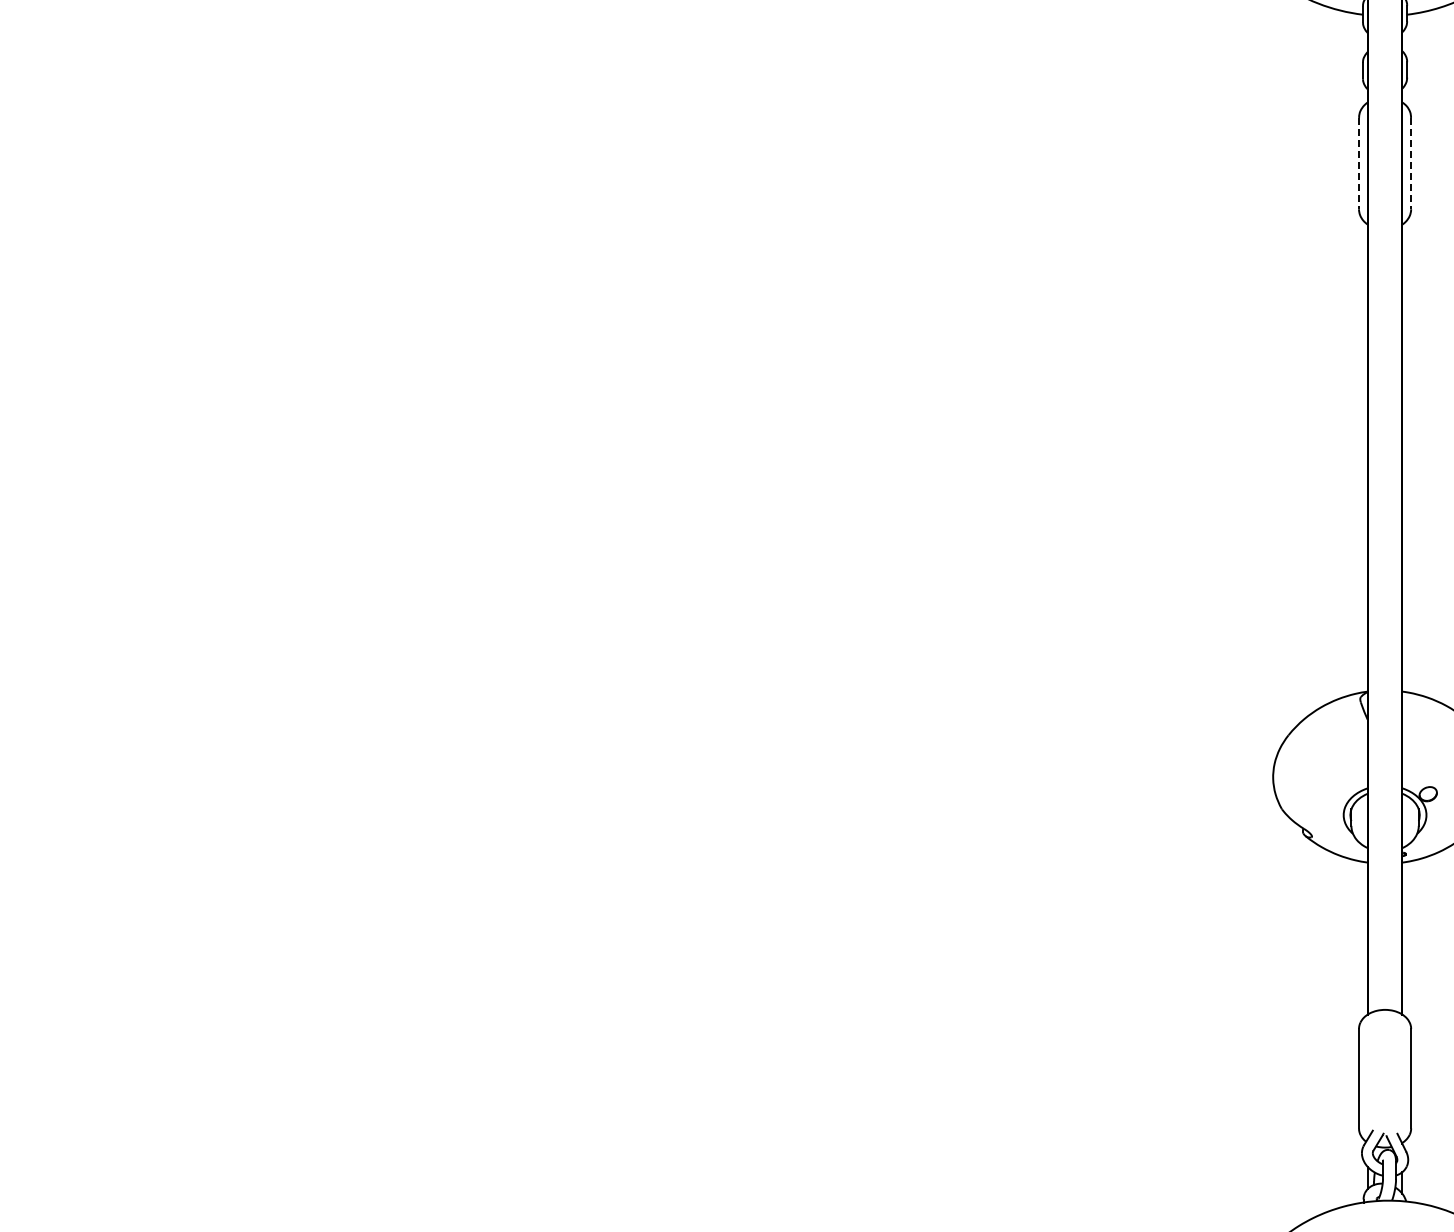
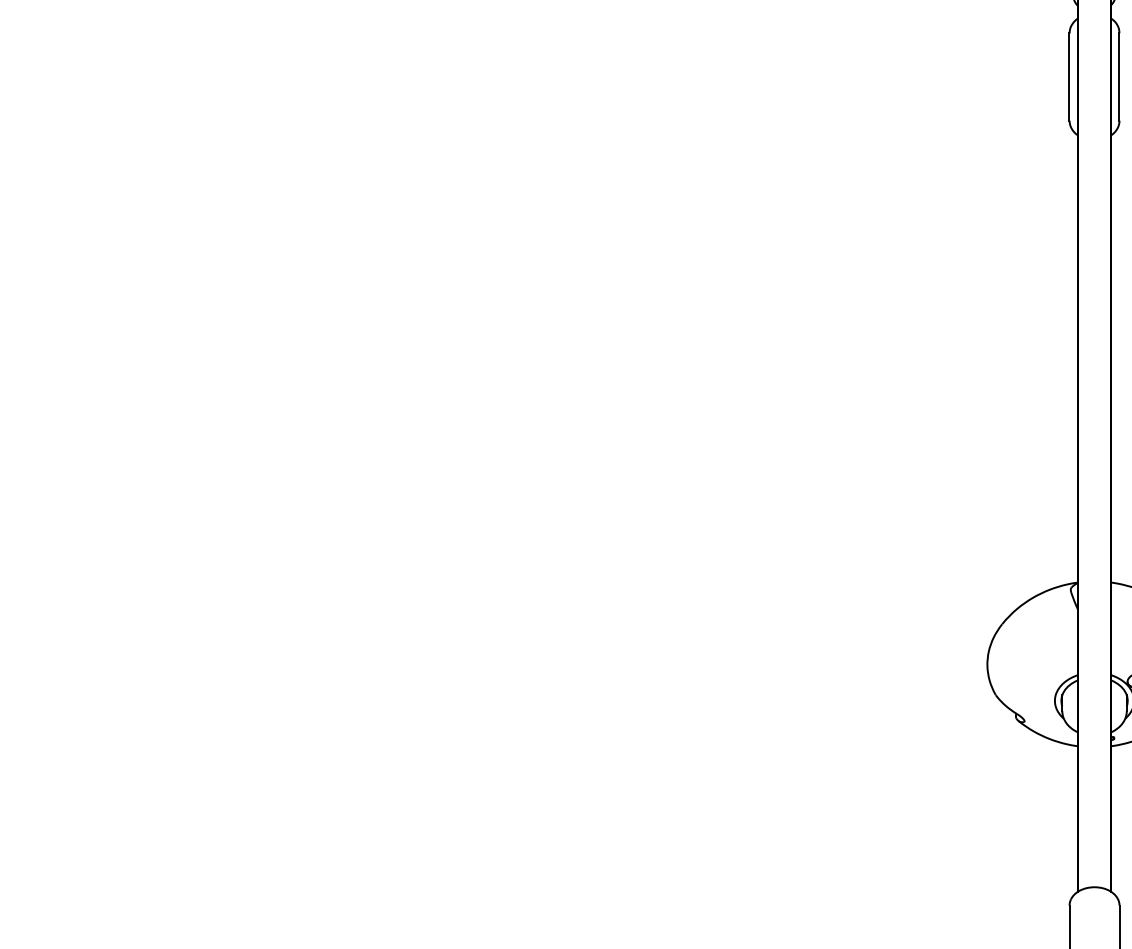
line: (1358, 163) -> (1069, 76), dashed -> solid
line: (1411, 163) -> (1119, 76), dashed -> solid

